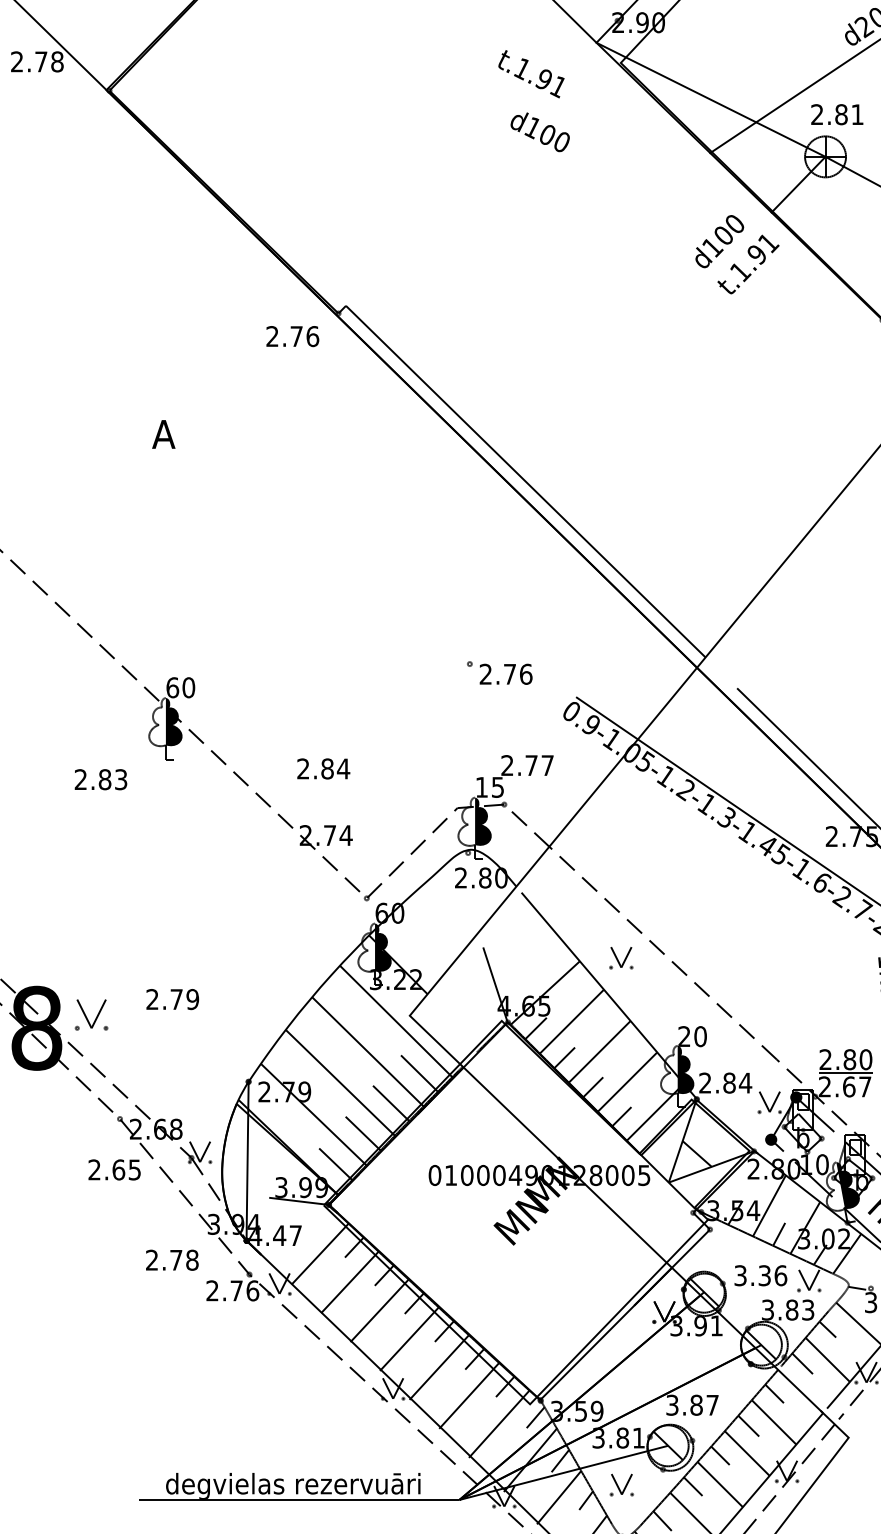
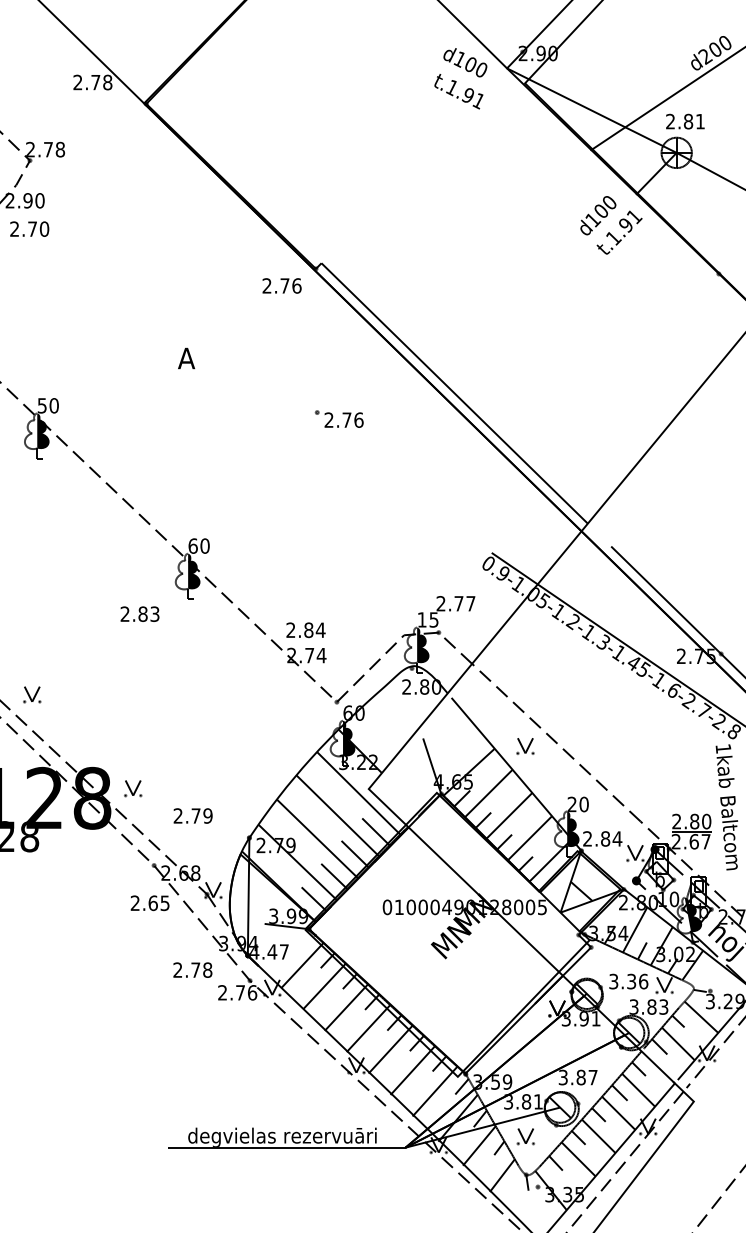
text: (540, 132) -> (465, 62), moved
part: (498, 672) -> (338, 418), moved
text: (323, 769) -> (305, 630), moved
text: (171, 998) -> (192, 815), moved
part: (92, 1014) -> (133, 788), size x0.71

